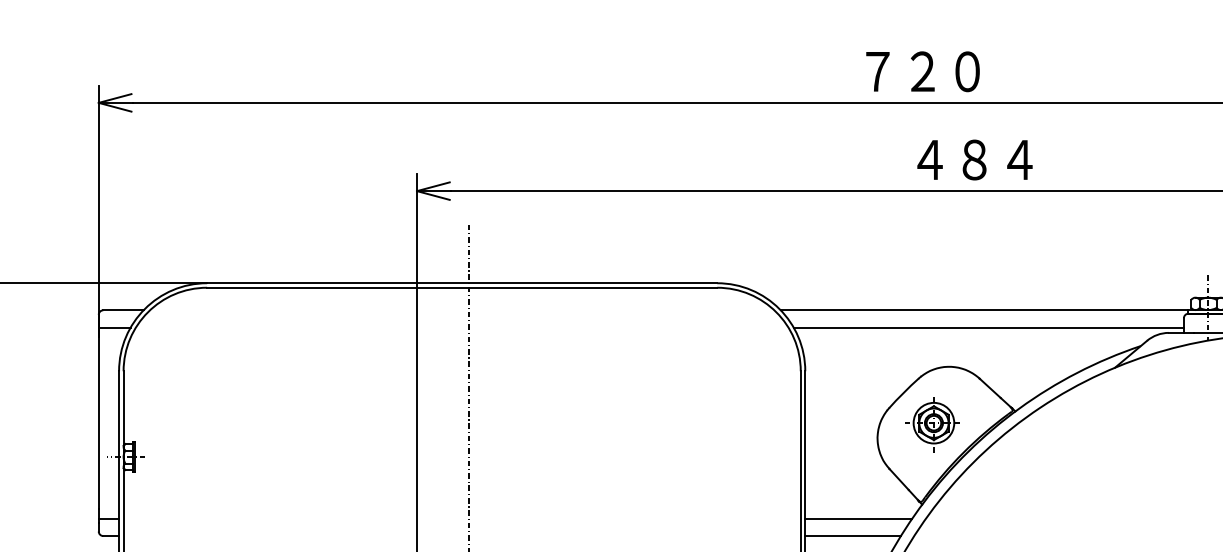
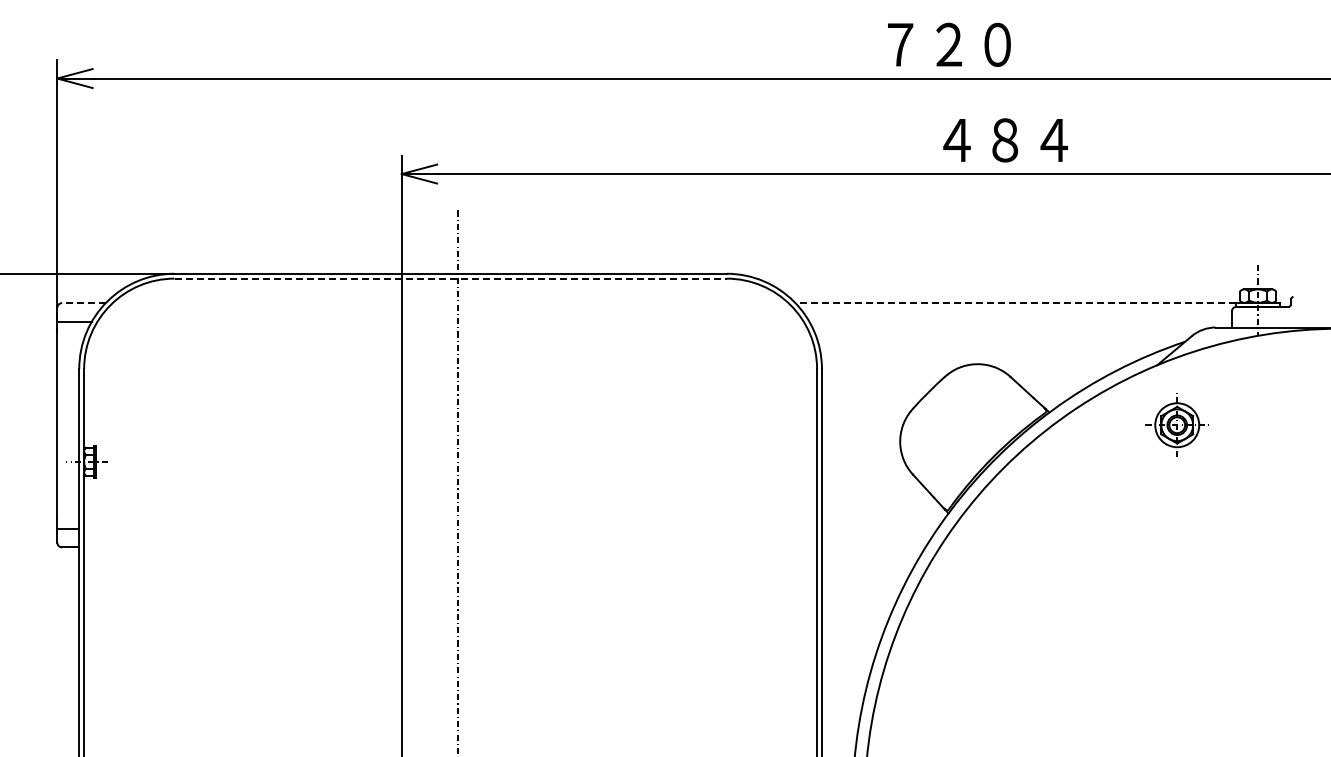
line: (463, 287) -> (451, 278), solid -> dashed
line: (123, 310) -> (83, 303), solid -> dashed
line: (984, 310) -> (1015, 303), solid -> dashed
line: (988, 327) -> (1020, 321), removed
part: (933, 422) -> (1176, 424), moved
line: (858, 518) -> (879, 528), removed
line: (852, 536) -> (873, 547), removed

